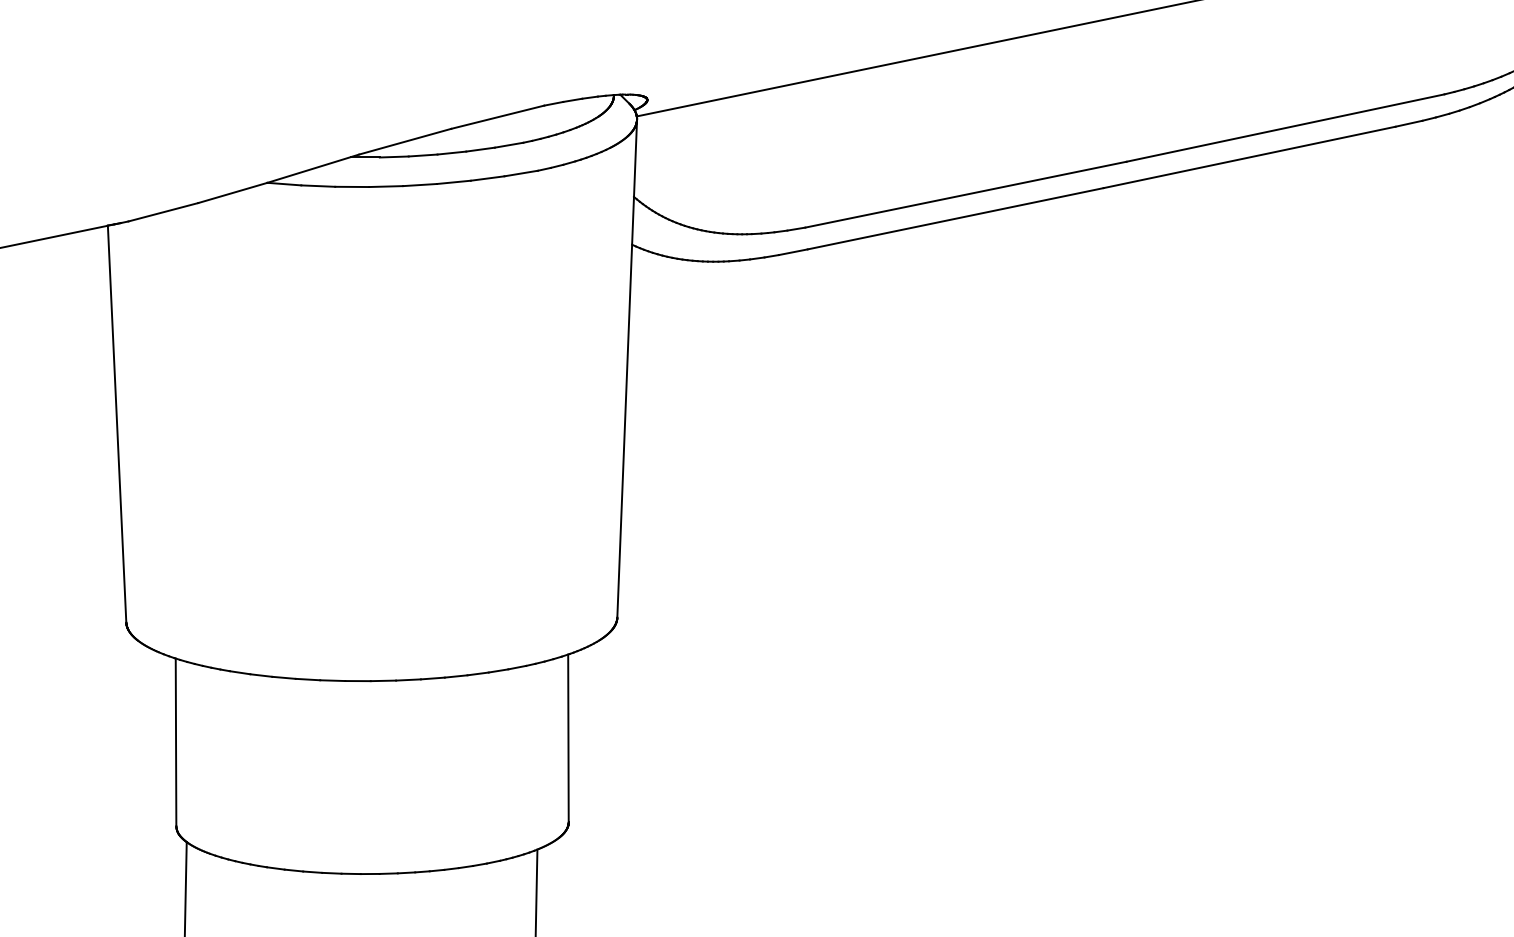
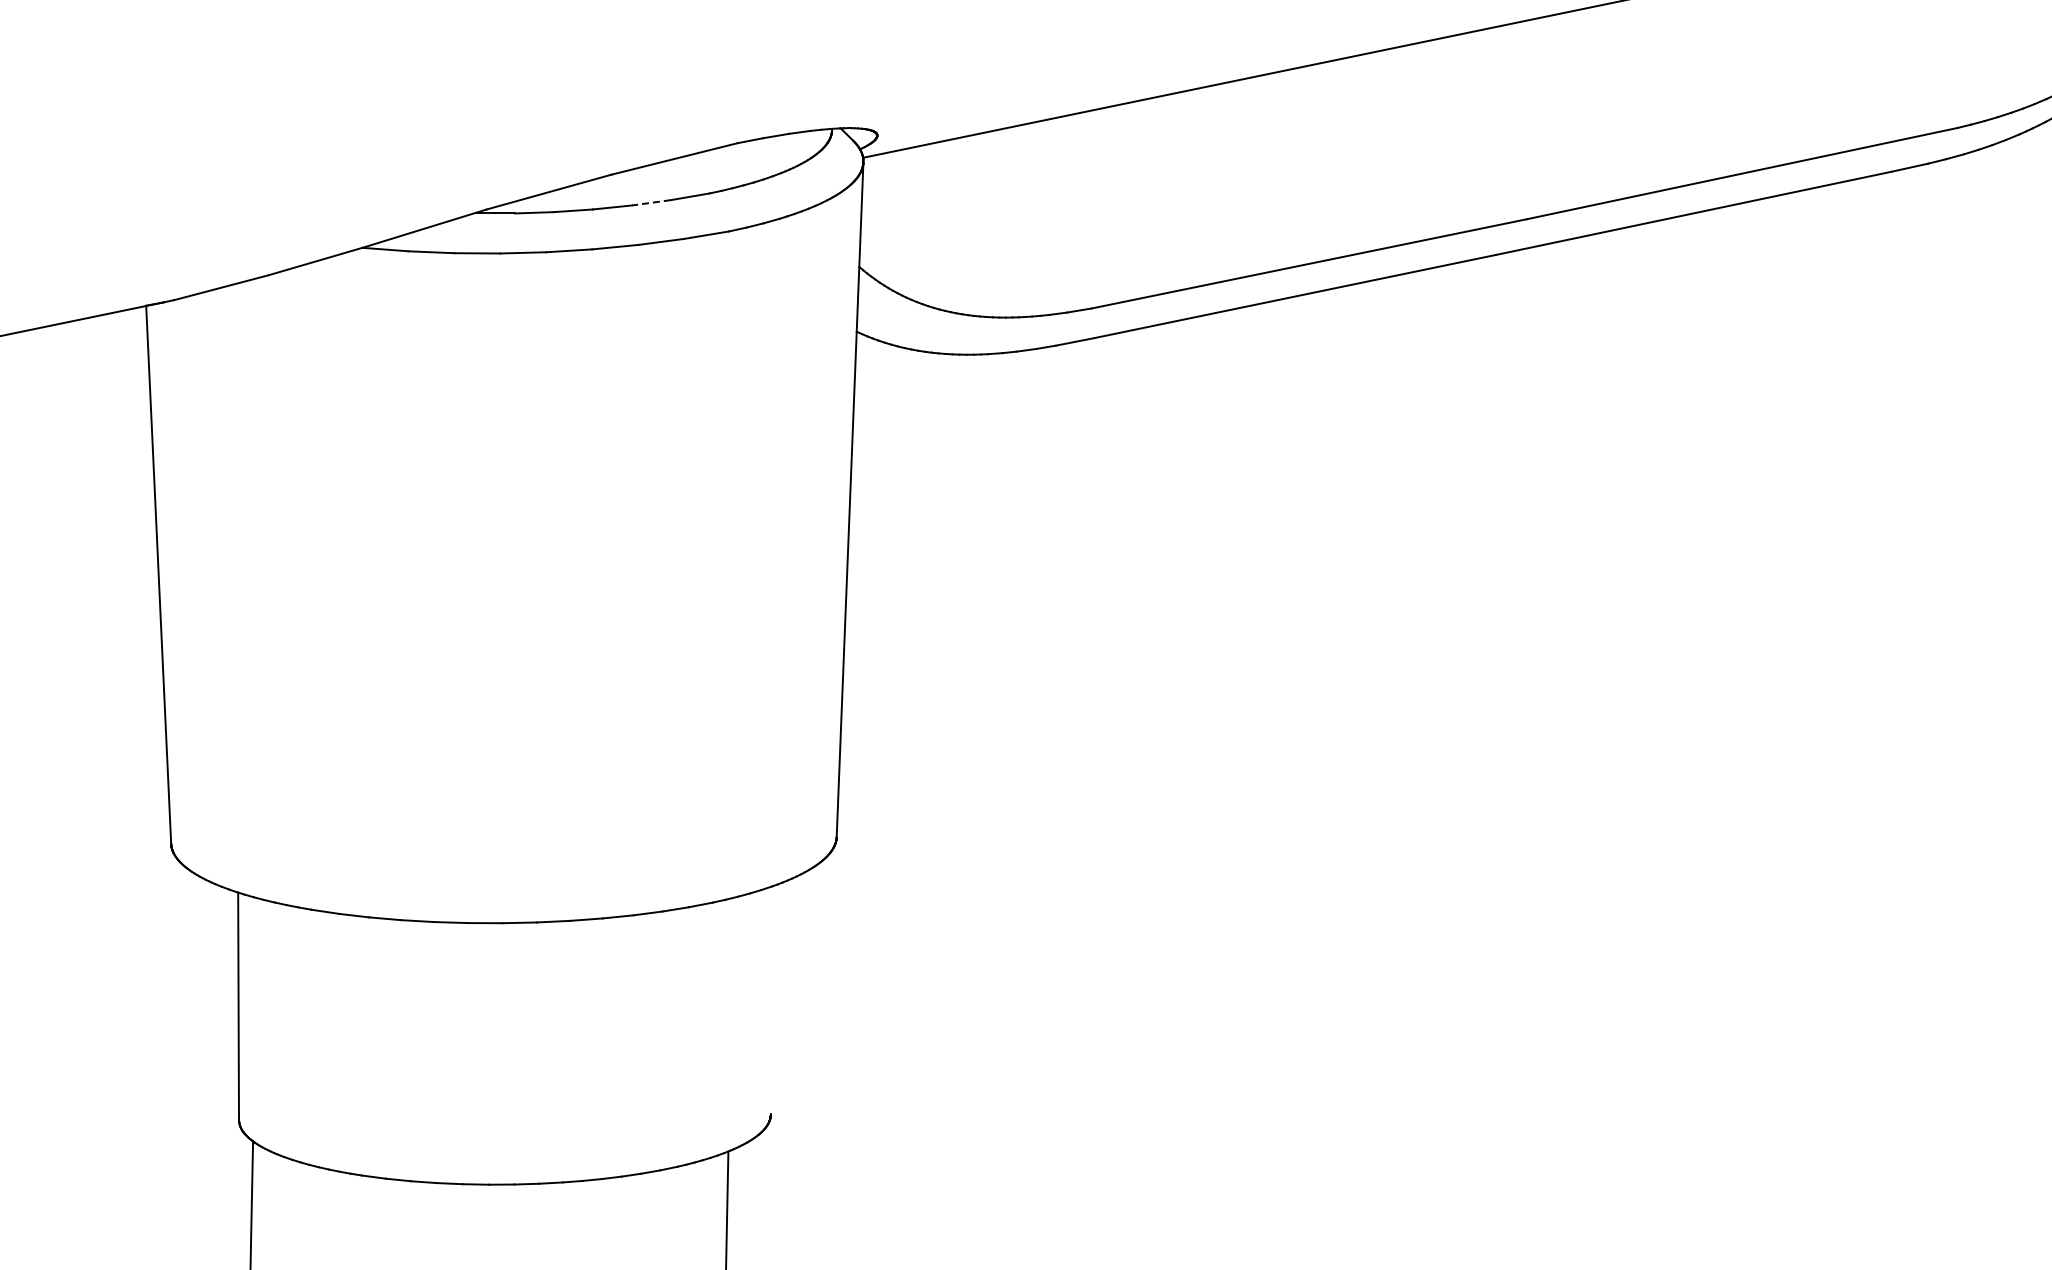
line: (480, 149) -> (651, 202), solid -> dashed
line: (568, 738) -> (770, 1000), removed

